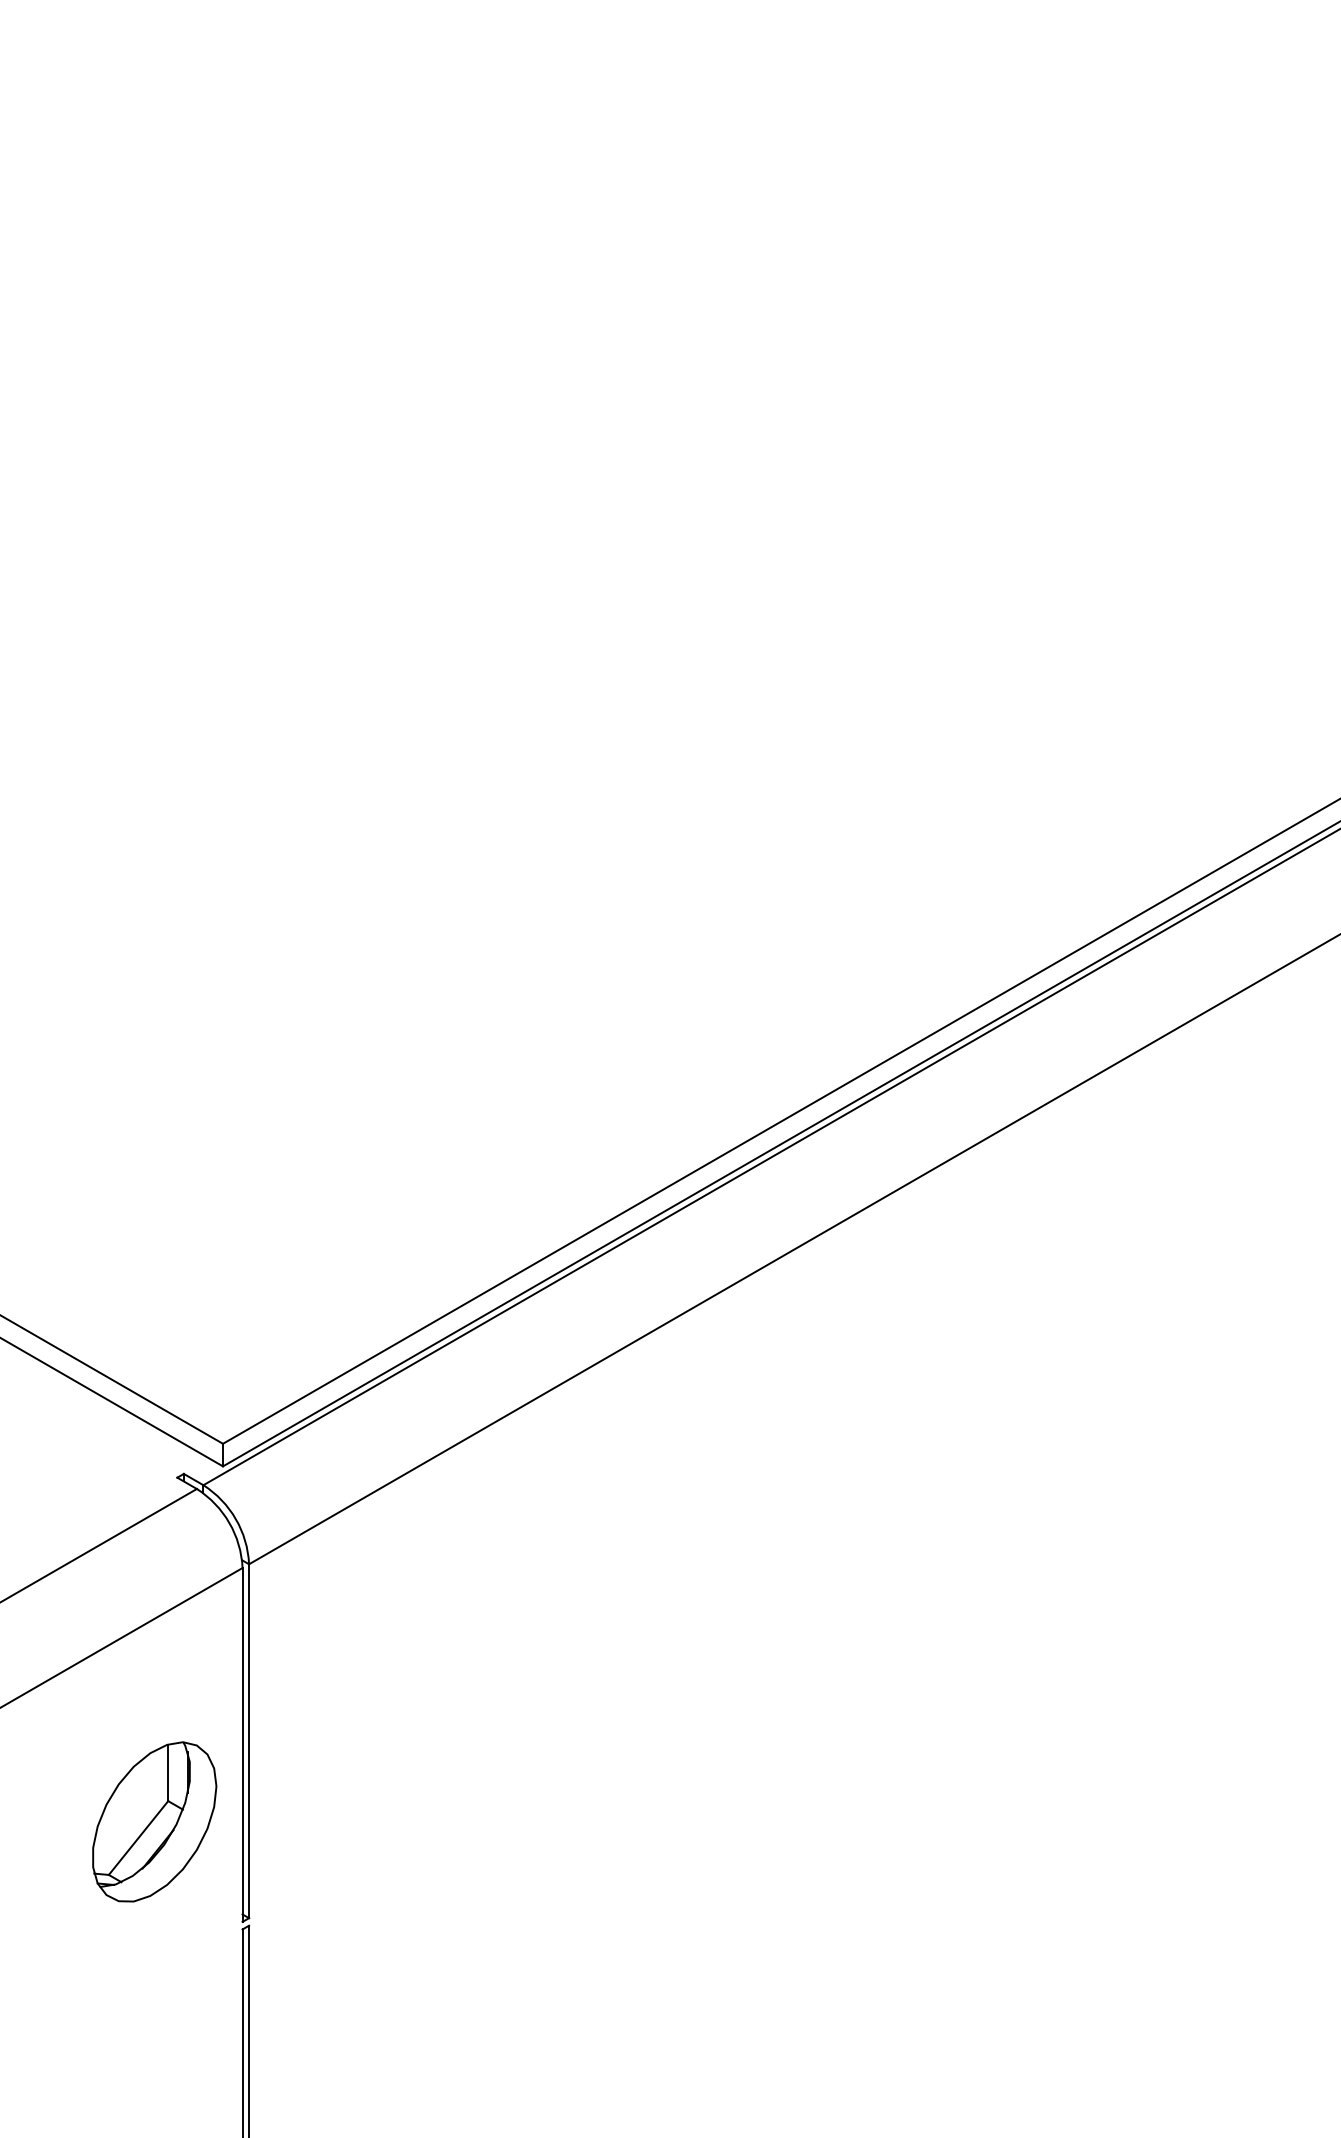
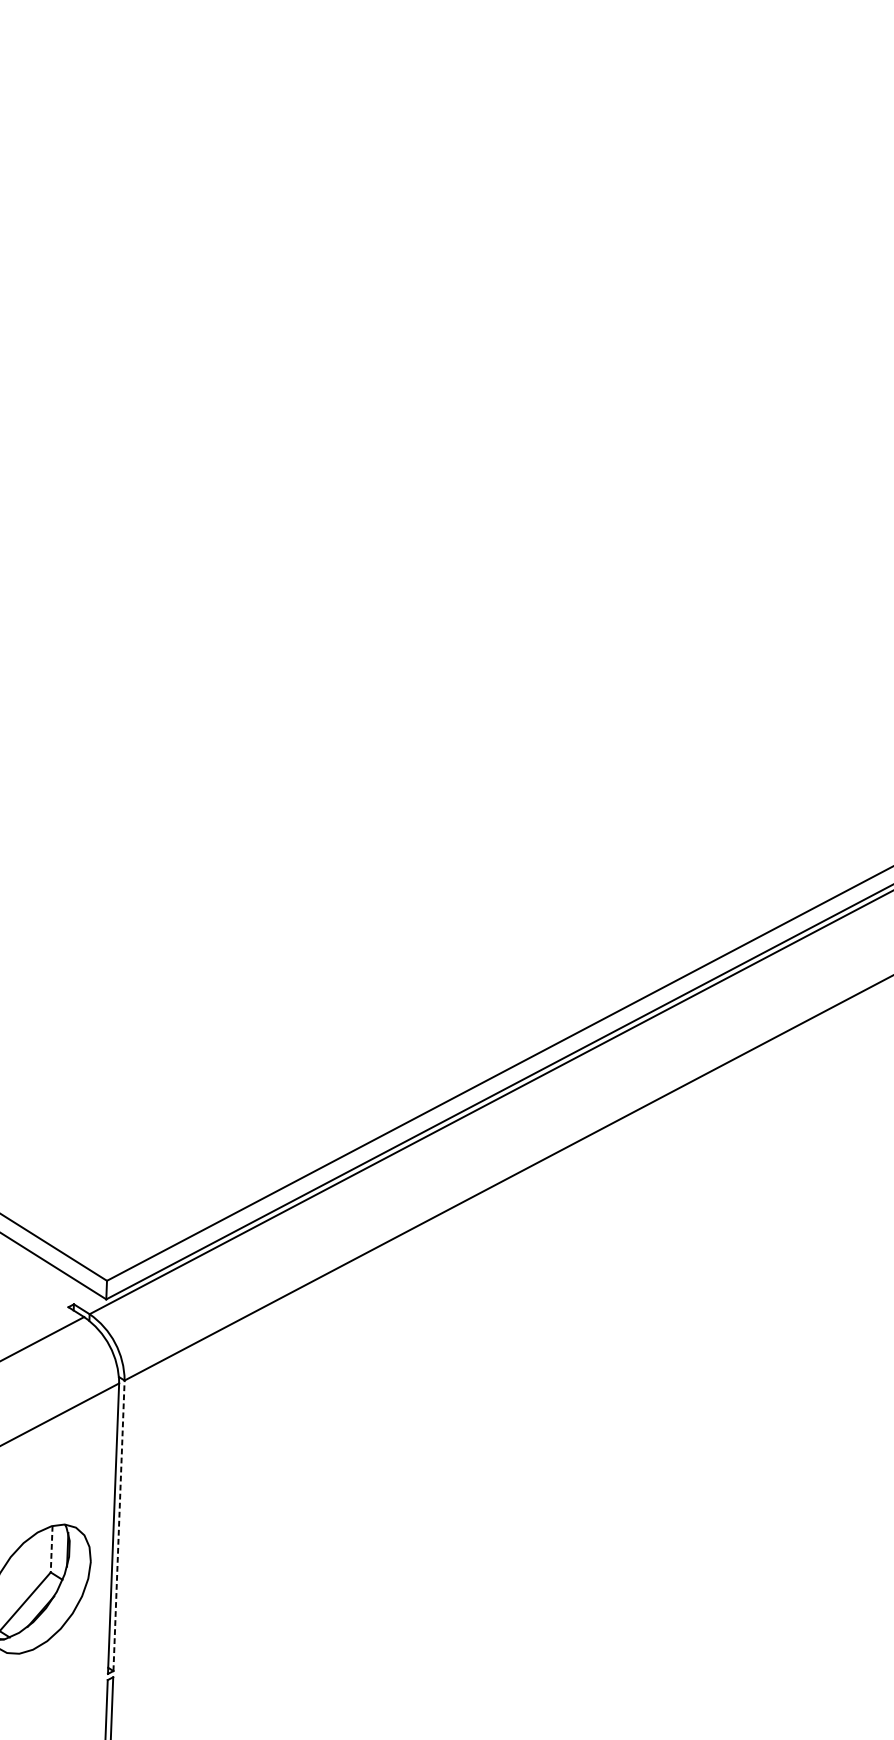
line: (249, 1741) -> (119, 1526), solid -> dashed
line: (168, 1773) -> (51, 1549), solid -> dashed

